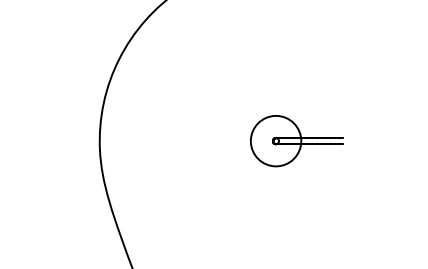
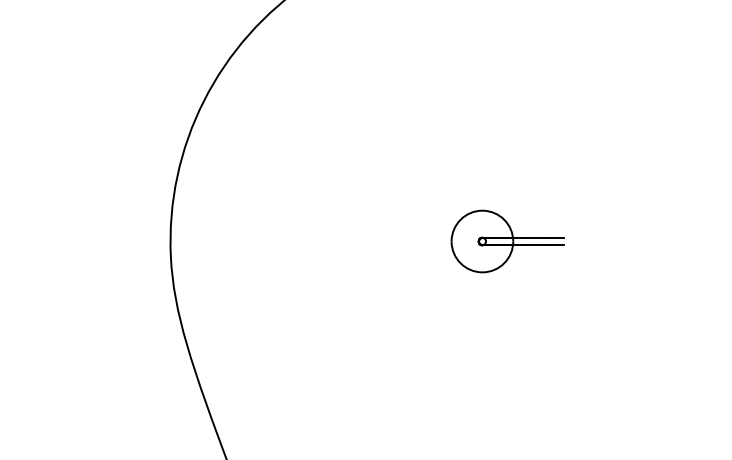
part: (296, 141) -> (507, 241), size x0.71

